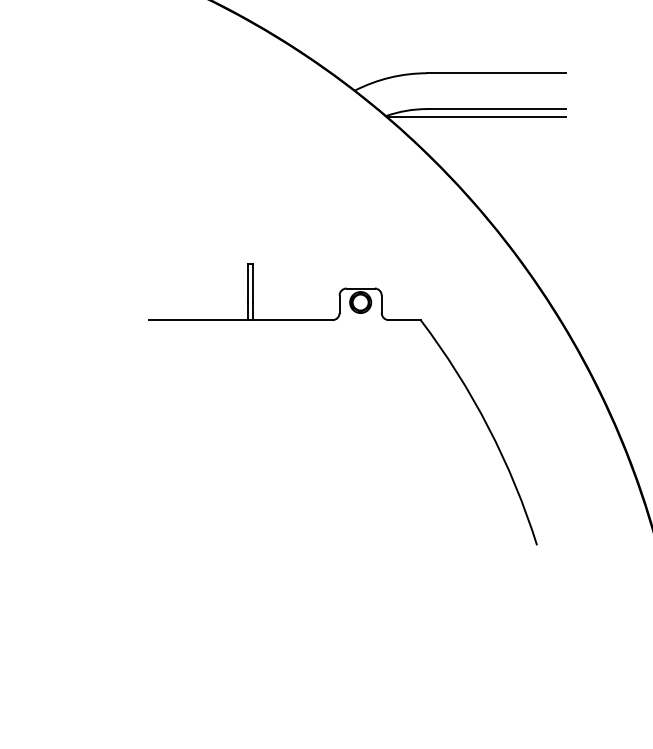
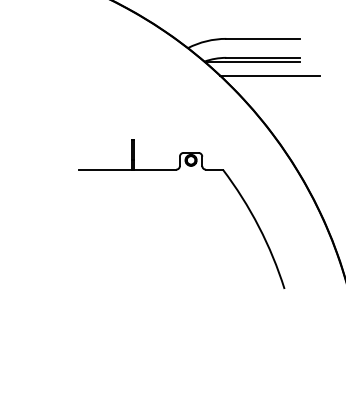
line: (510, 142) -> (270, 75), added

